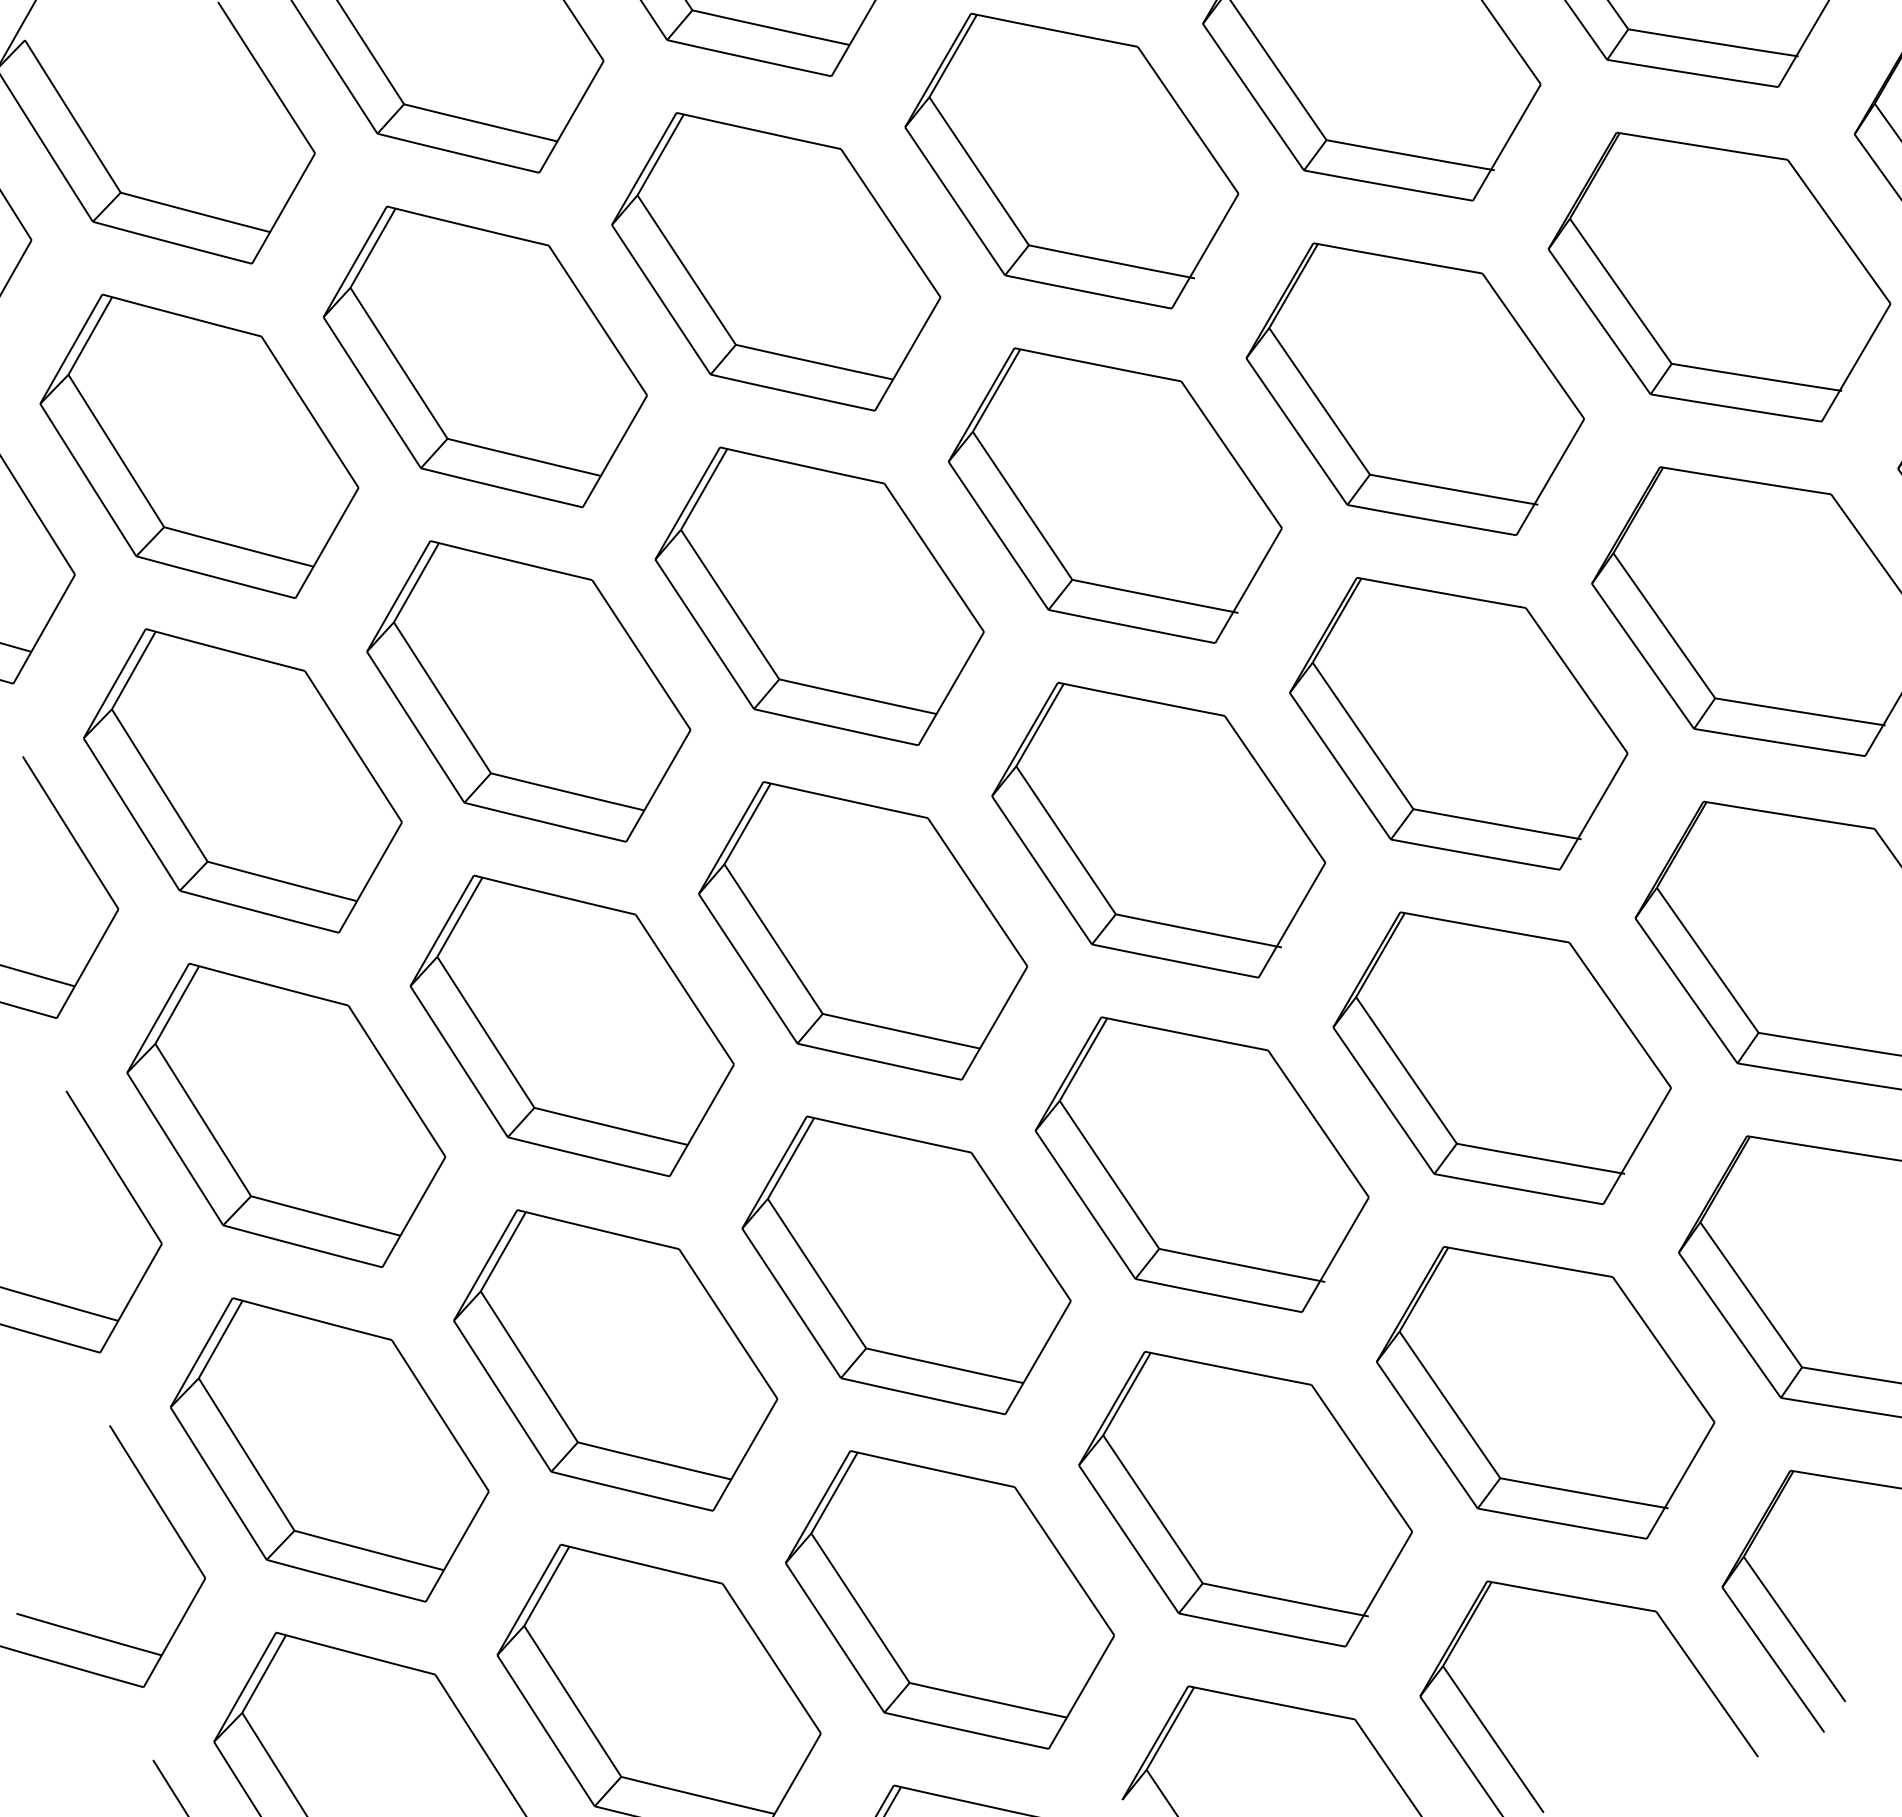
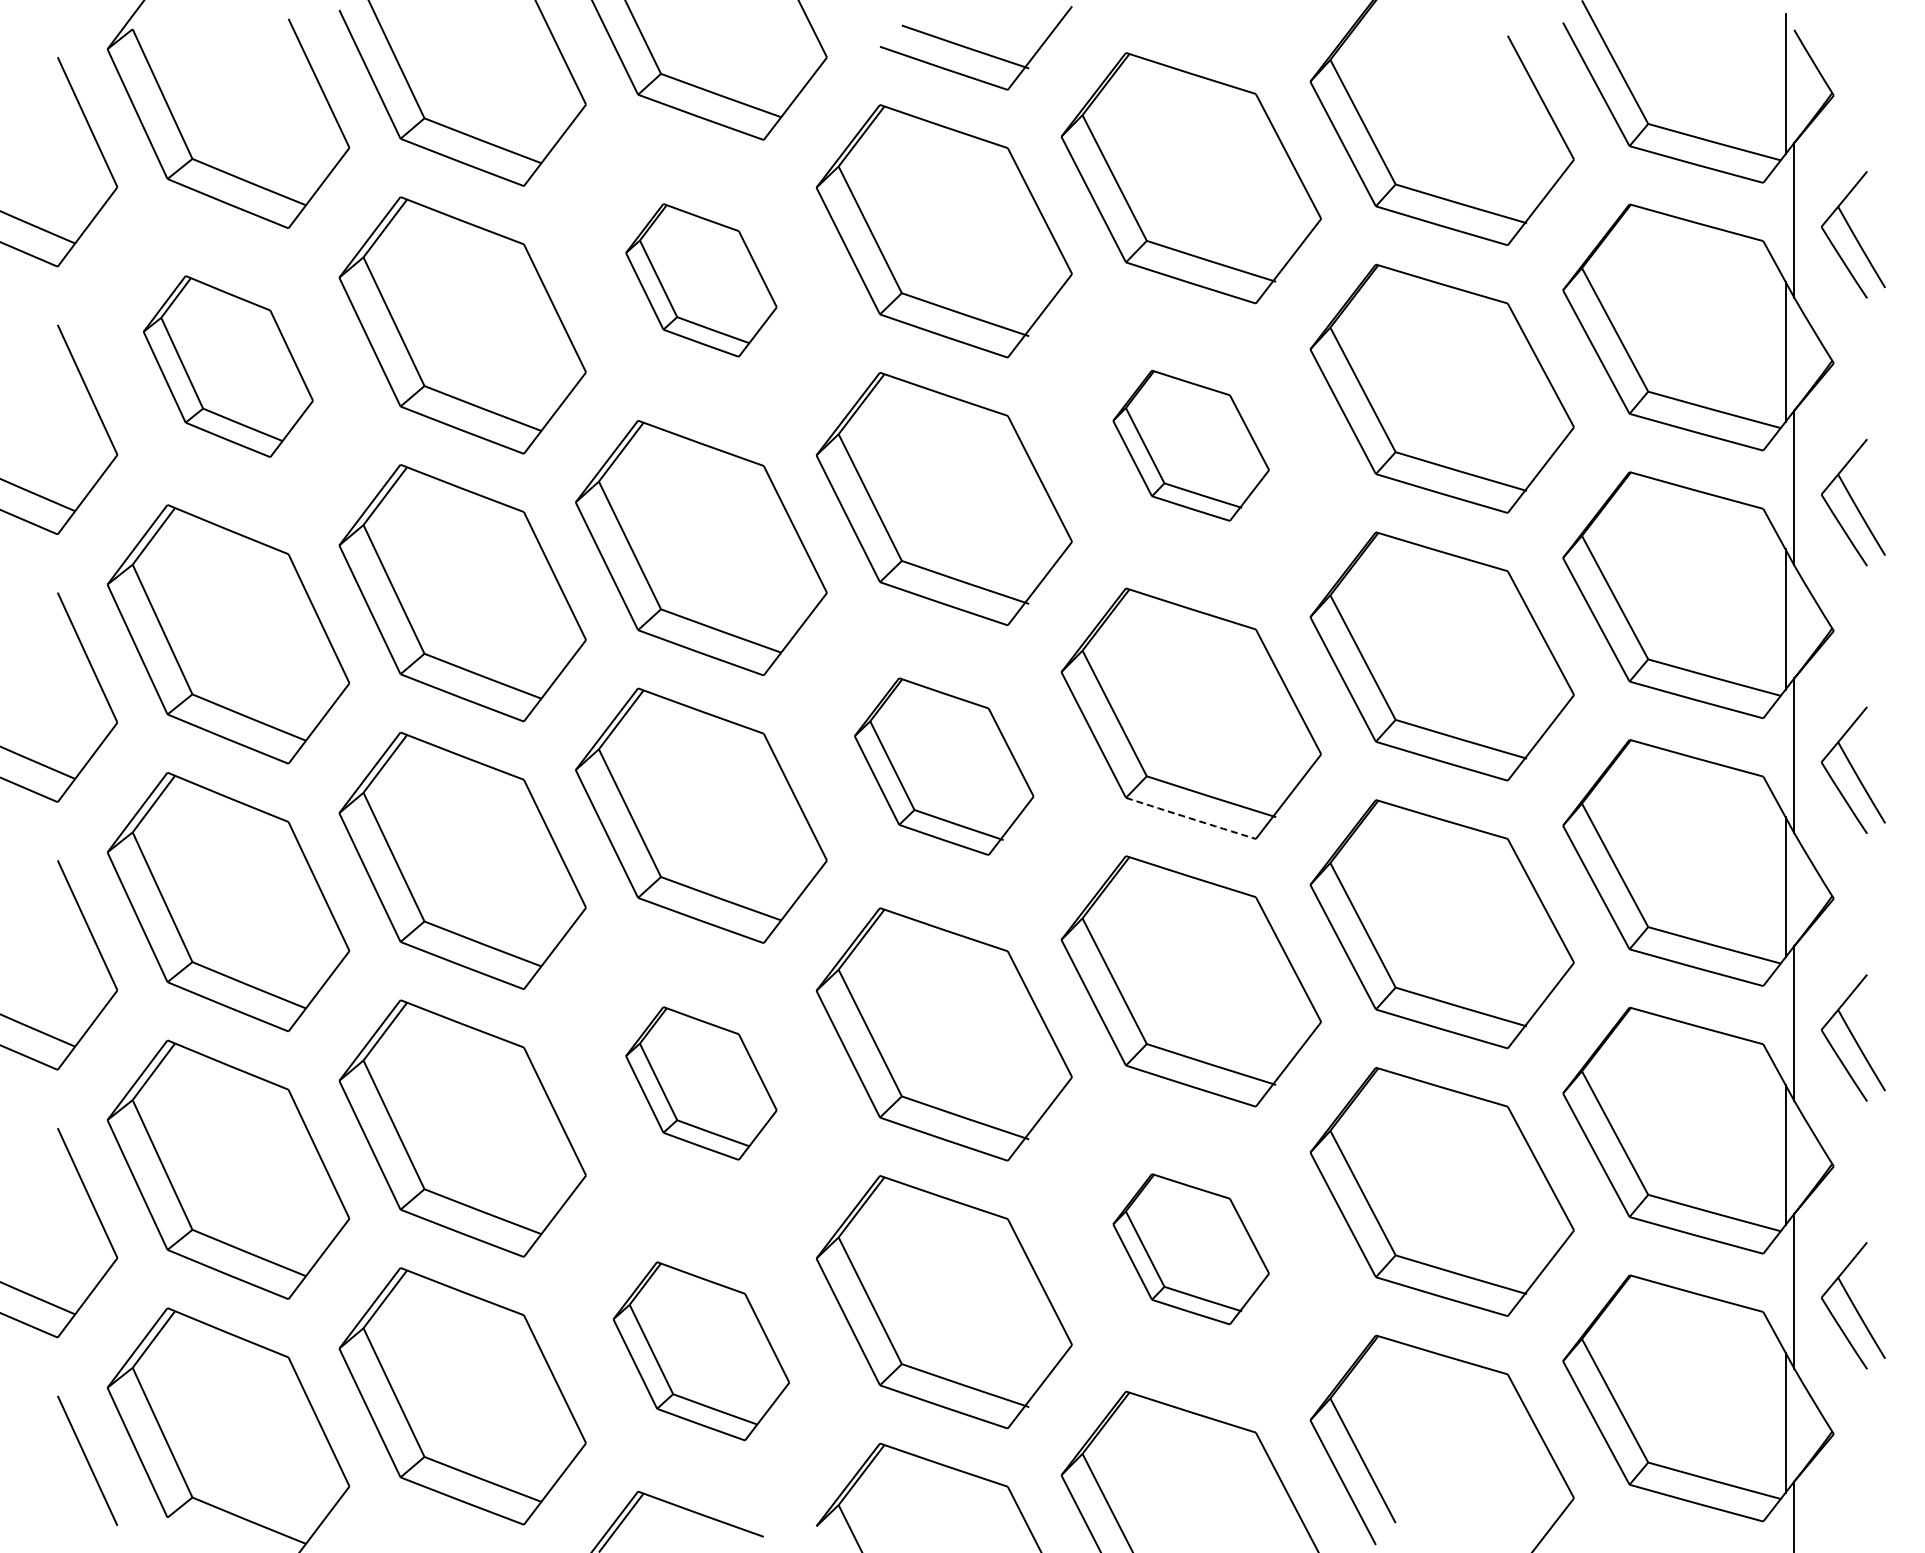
part: (776, 261) -> (701, 280), size x0.6
part: (1414, 388) -> (1190, 445), size x0.6
part: (198, 446) -> (227, 366), size x0.7
part: (1157, 829) -> (943, 766), size x0.7
arc: (1474, 854) -> (1190, 818), solid -> dashed
part: (906, 1265) -> (701, 1083), size x0.6
part: (1544, 1393) -> (1190, 1249), size x0.6
part: (950, 1600) -> (701, 1351), size x0.7

